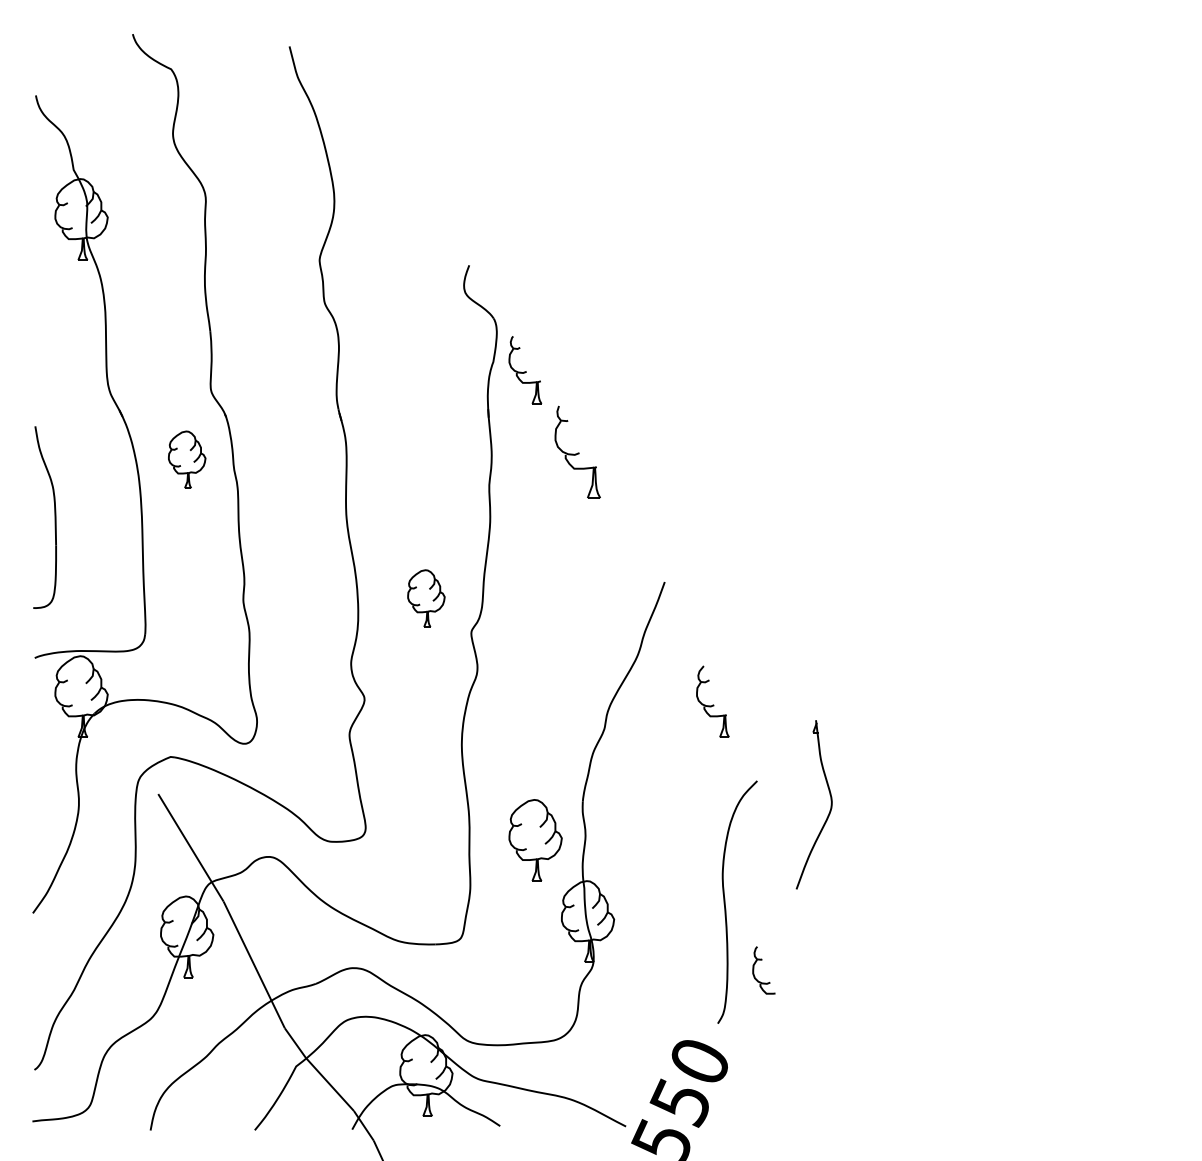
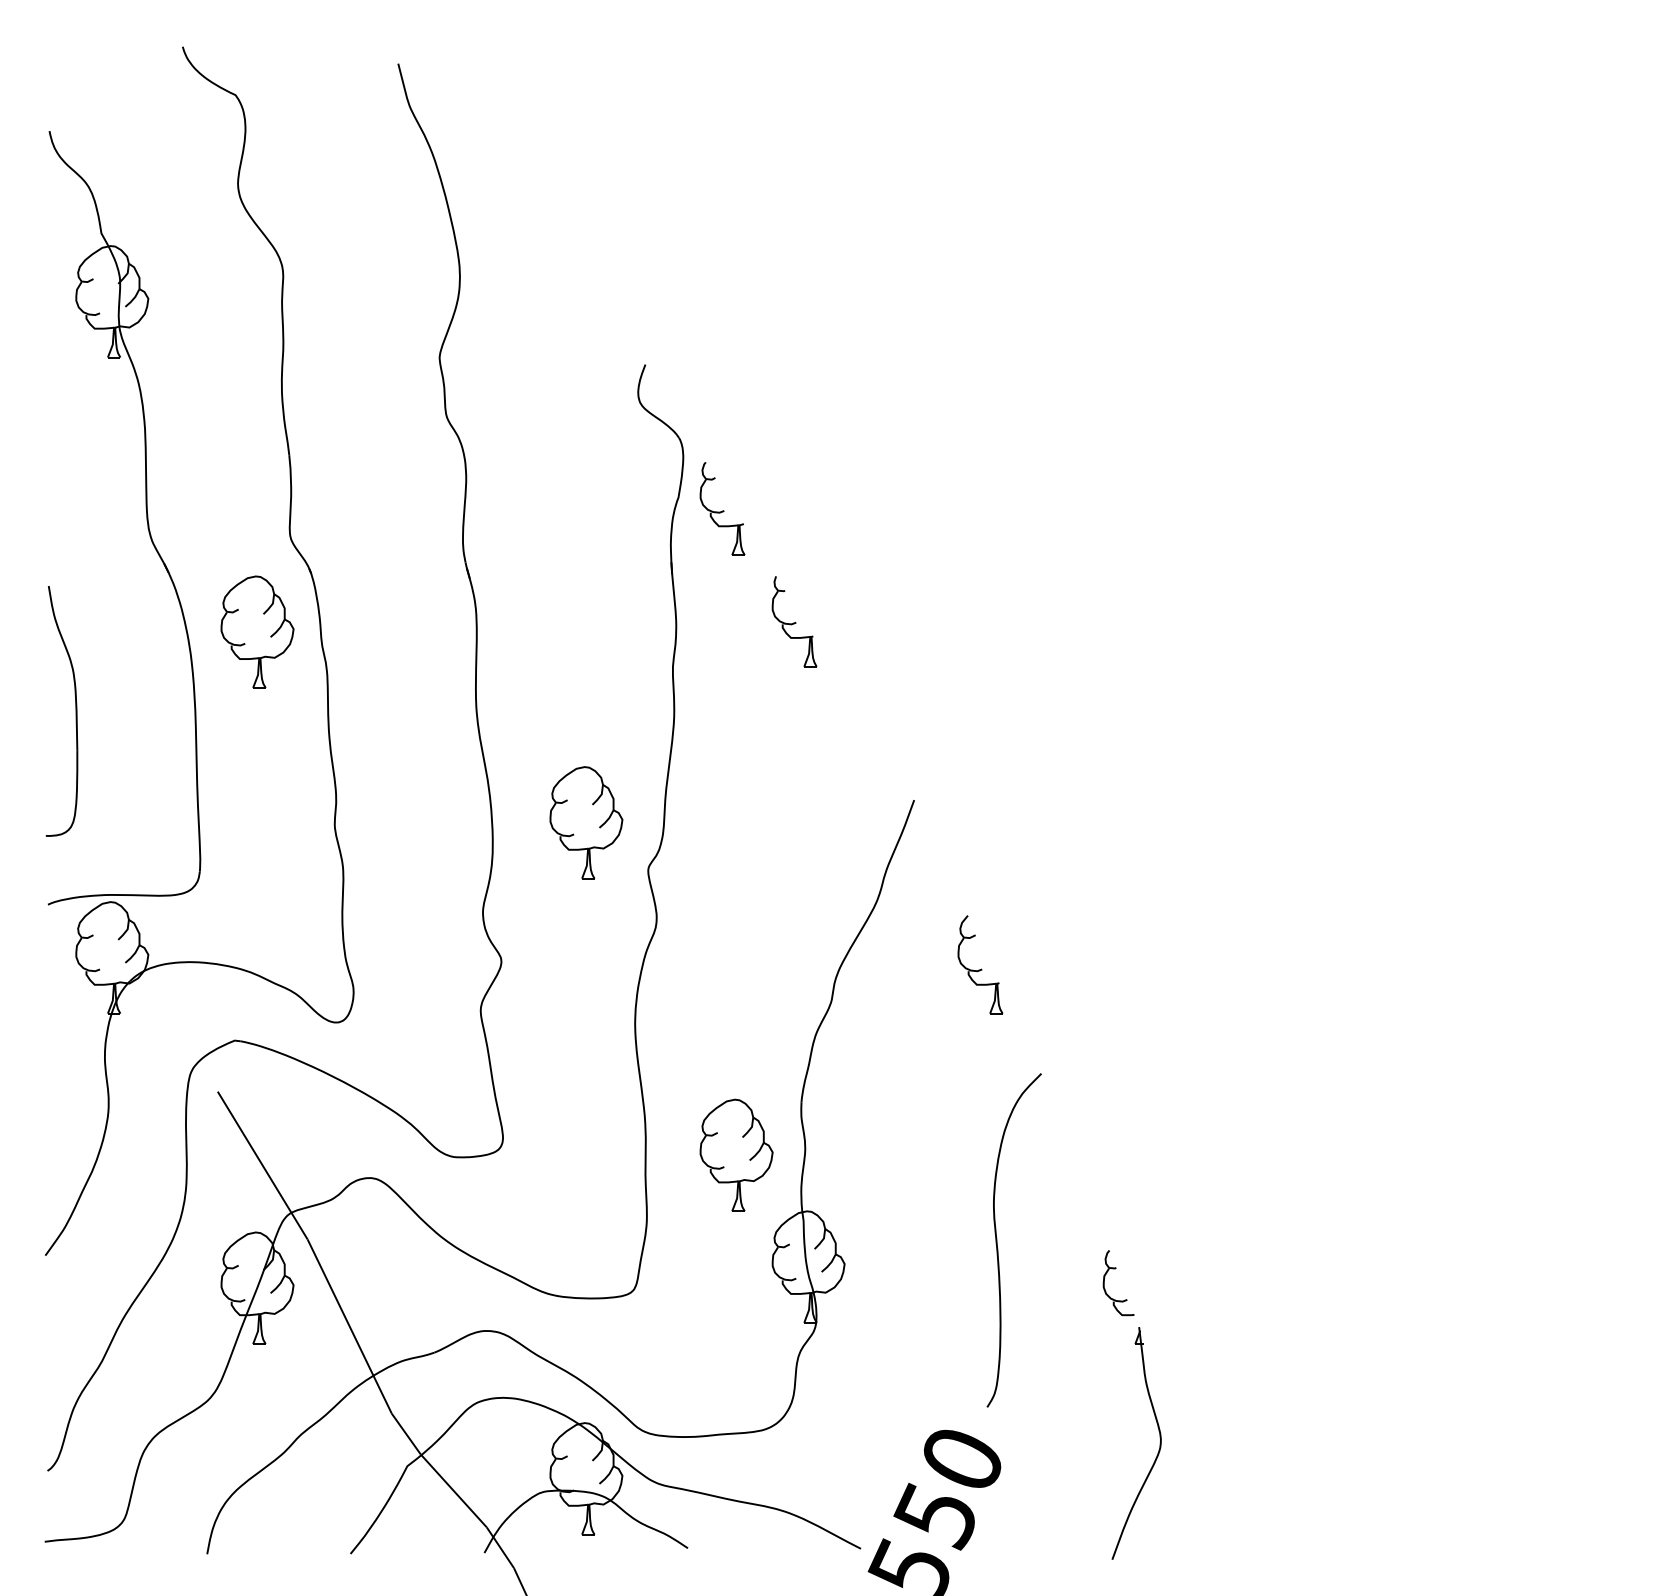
part: (577, 452) -> (794, 621), size x0.71
part: (187, 459) -> (257, 631), size x1.43
part: (426, 598) -> (586, 822), size x1.43
part: (830, 809) -> (1158, 1449), moved
part: (754, 974) -> (1105, 1288), moved

